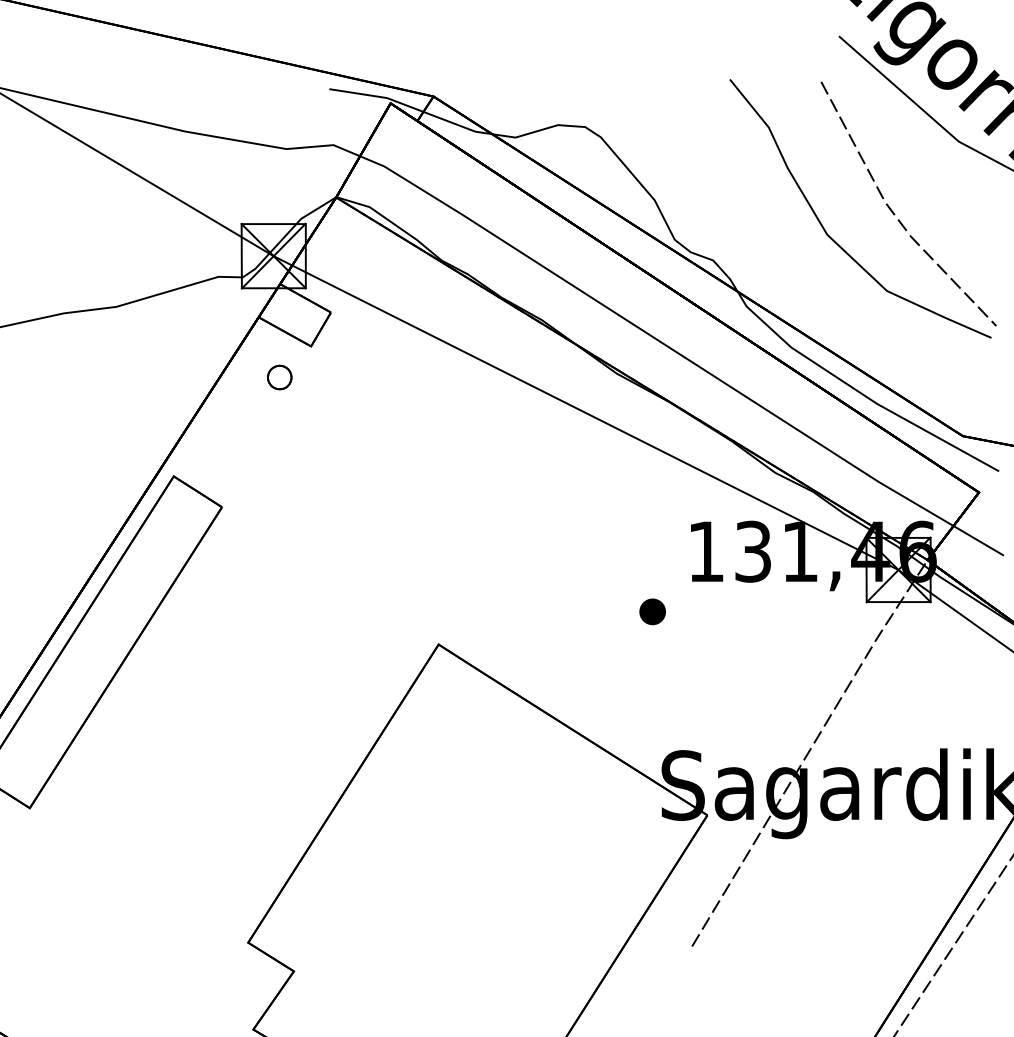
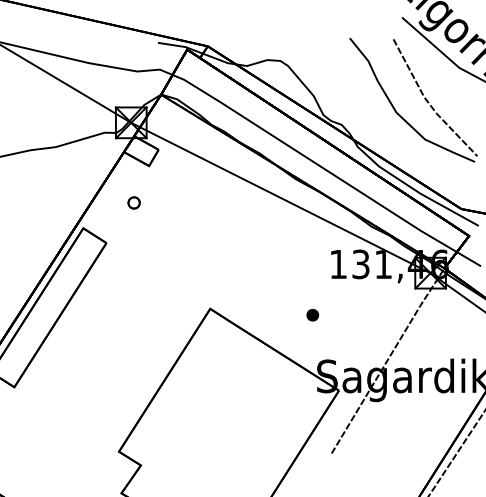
part: (278, 376) -> (133, 202), moved
part: (652, 612) -> (312, 315), moved

